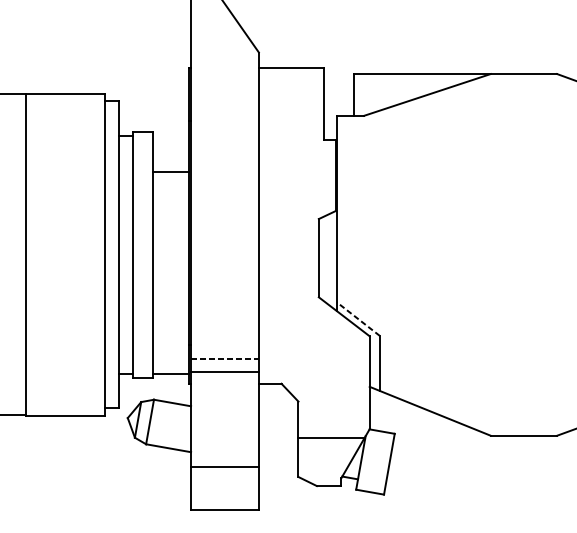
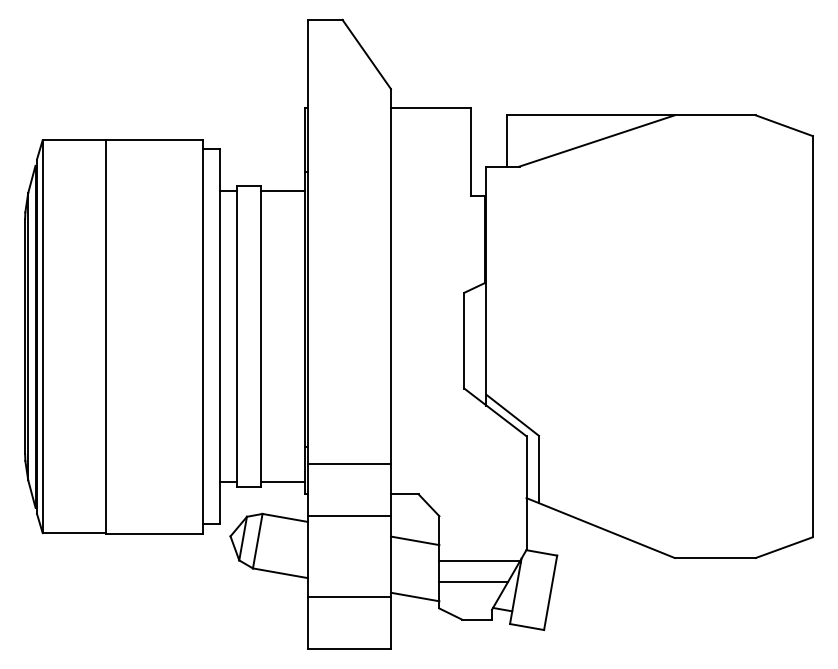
line: (170, 172) -> (282, 191), moved
line: (358, 319) -> (512, 415), dashed -> solid
line: (225, 358) -> (349, 463), dashed -> solid
line: (224, 371) -> (348, 516), moved
line: (278, 421) -> (414, 540), added
line: (326, 454) -> (473, 581), added
line: (278, 467) -> (414, 596), added

